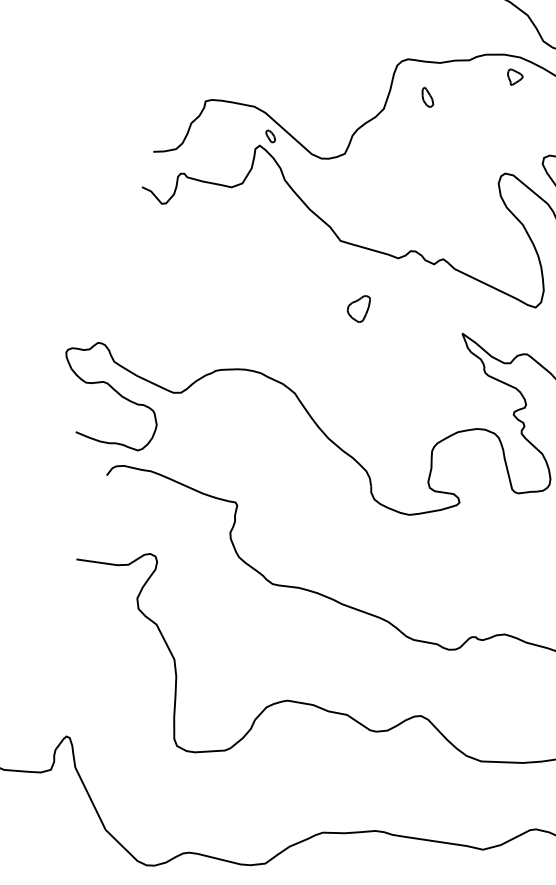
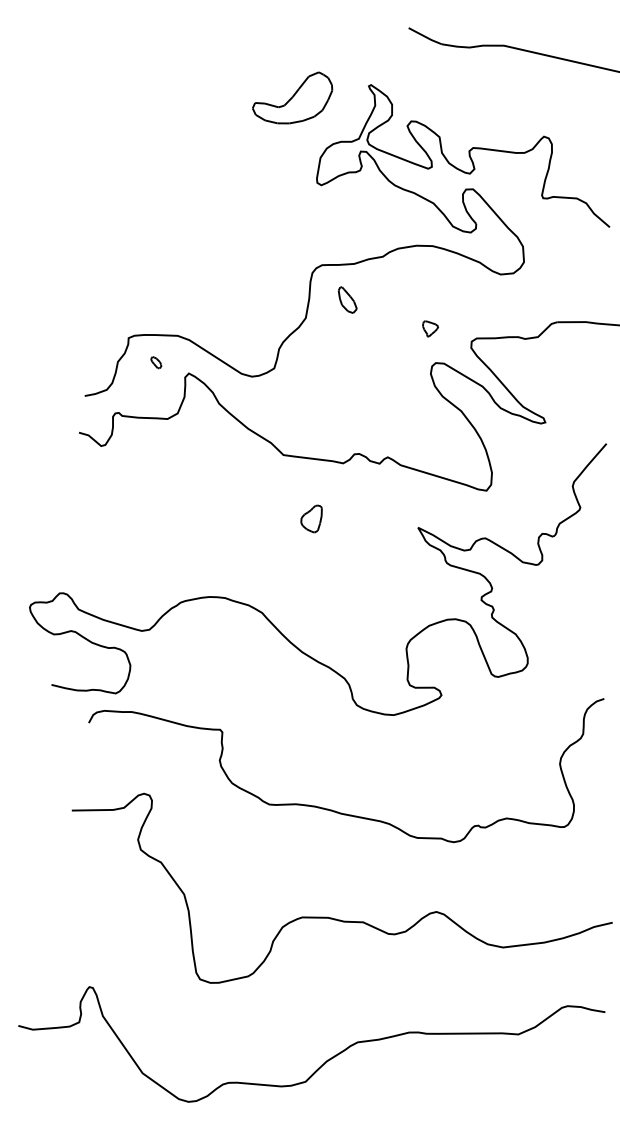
part: (514, 77) -> (430, 328), moved
part: (427, 97) -> (347, 299), size x1.4
part: (270, 136) -> (156, 362), moved

